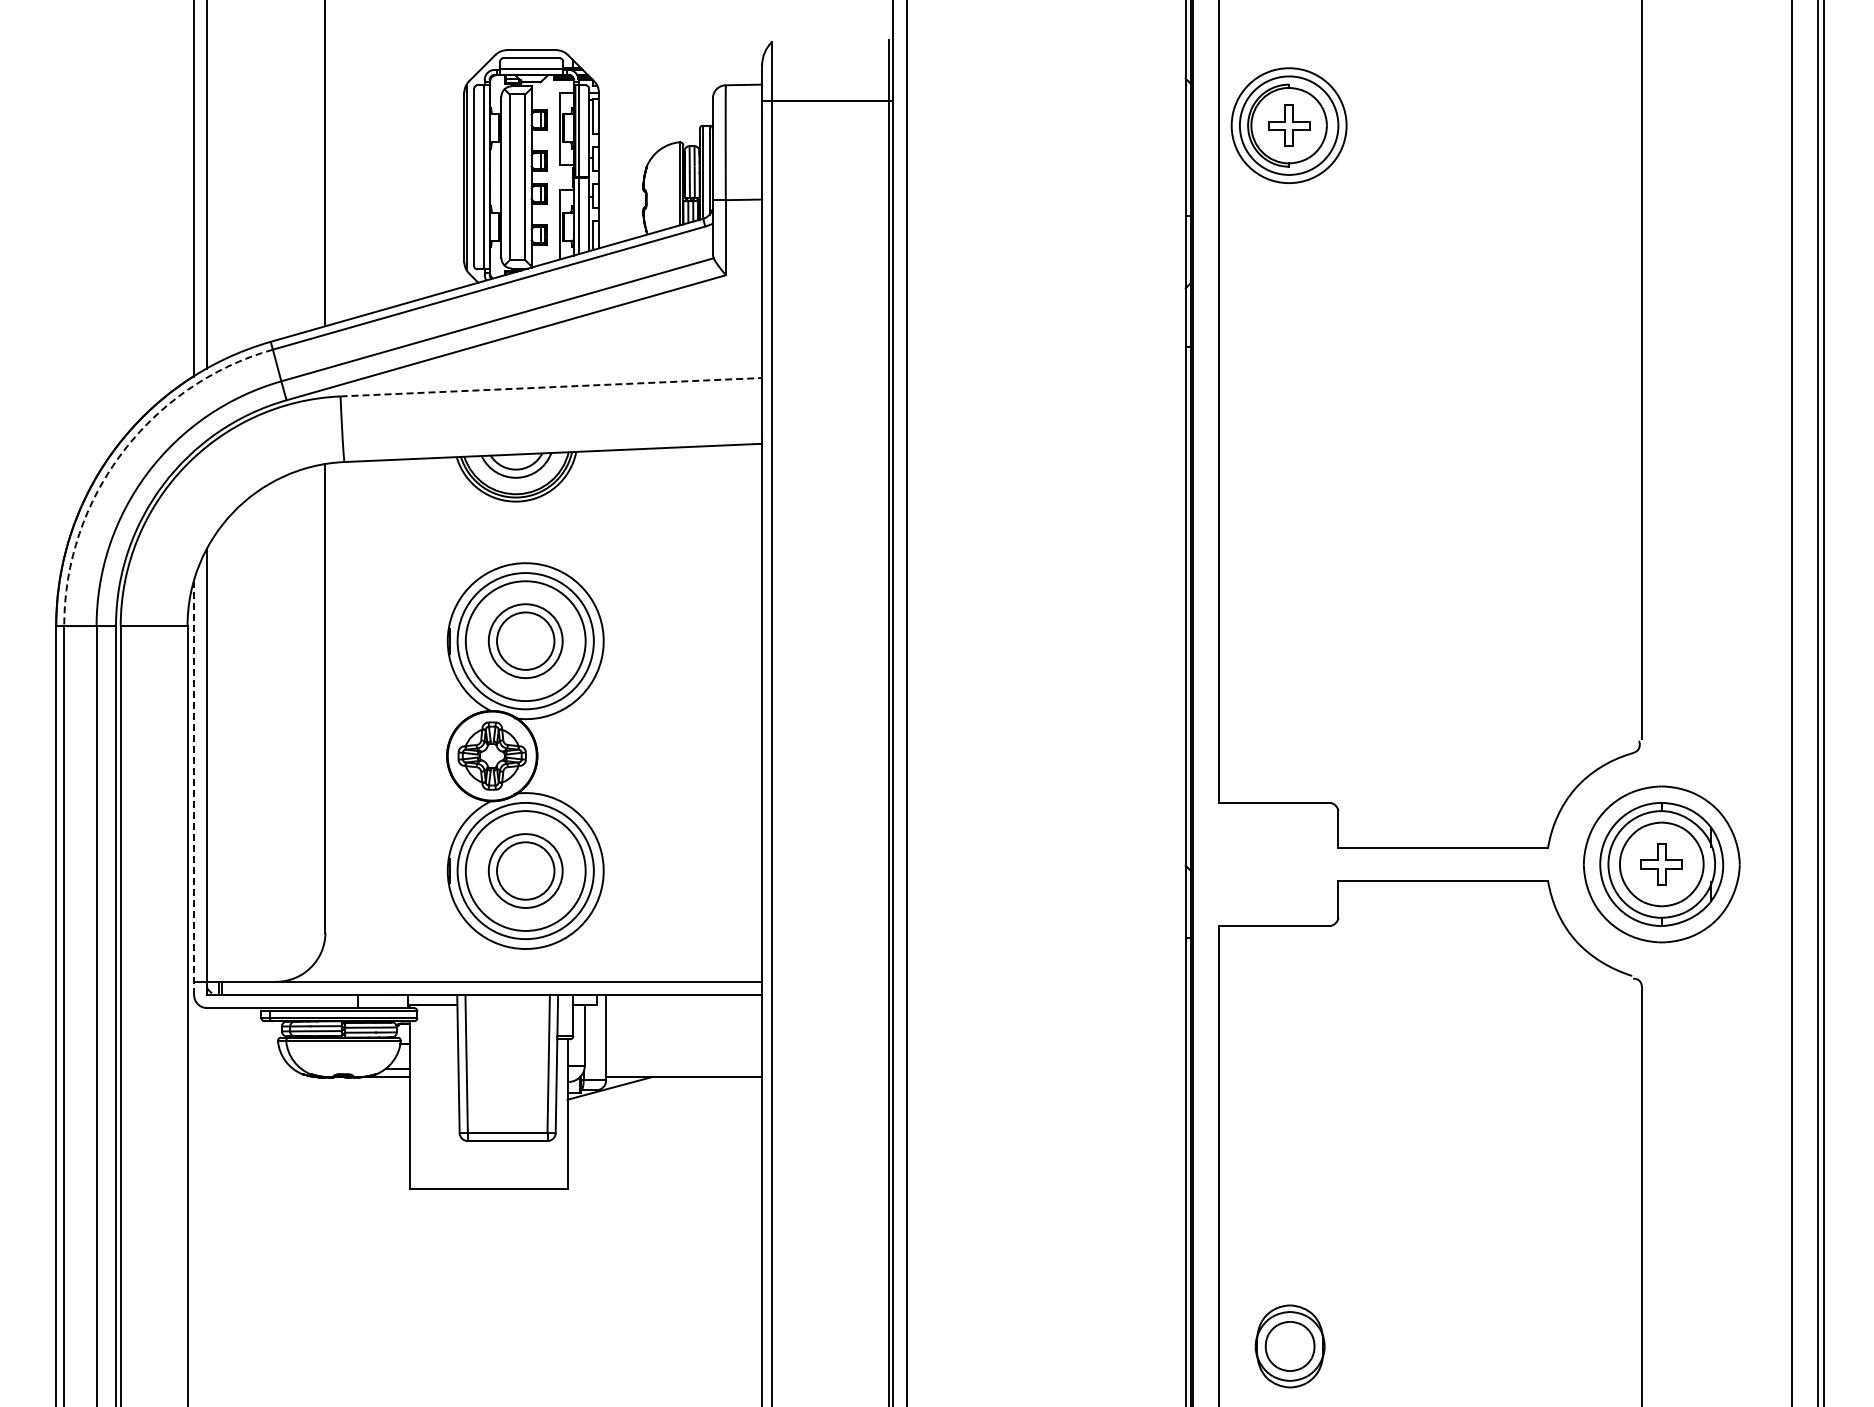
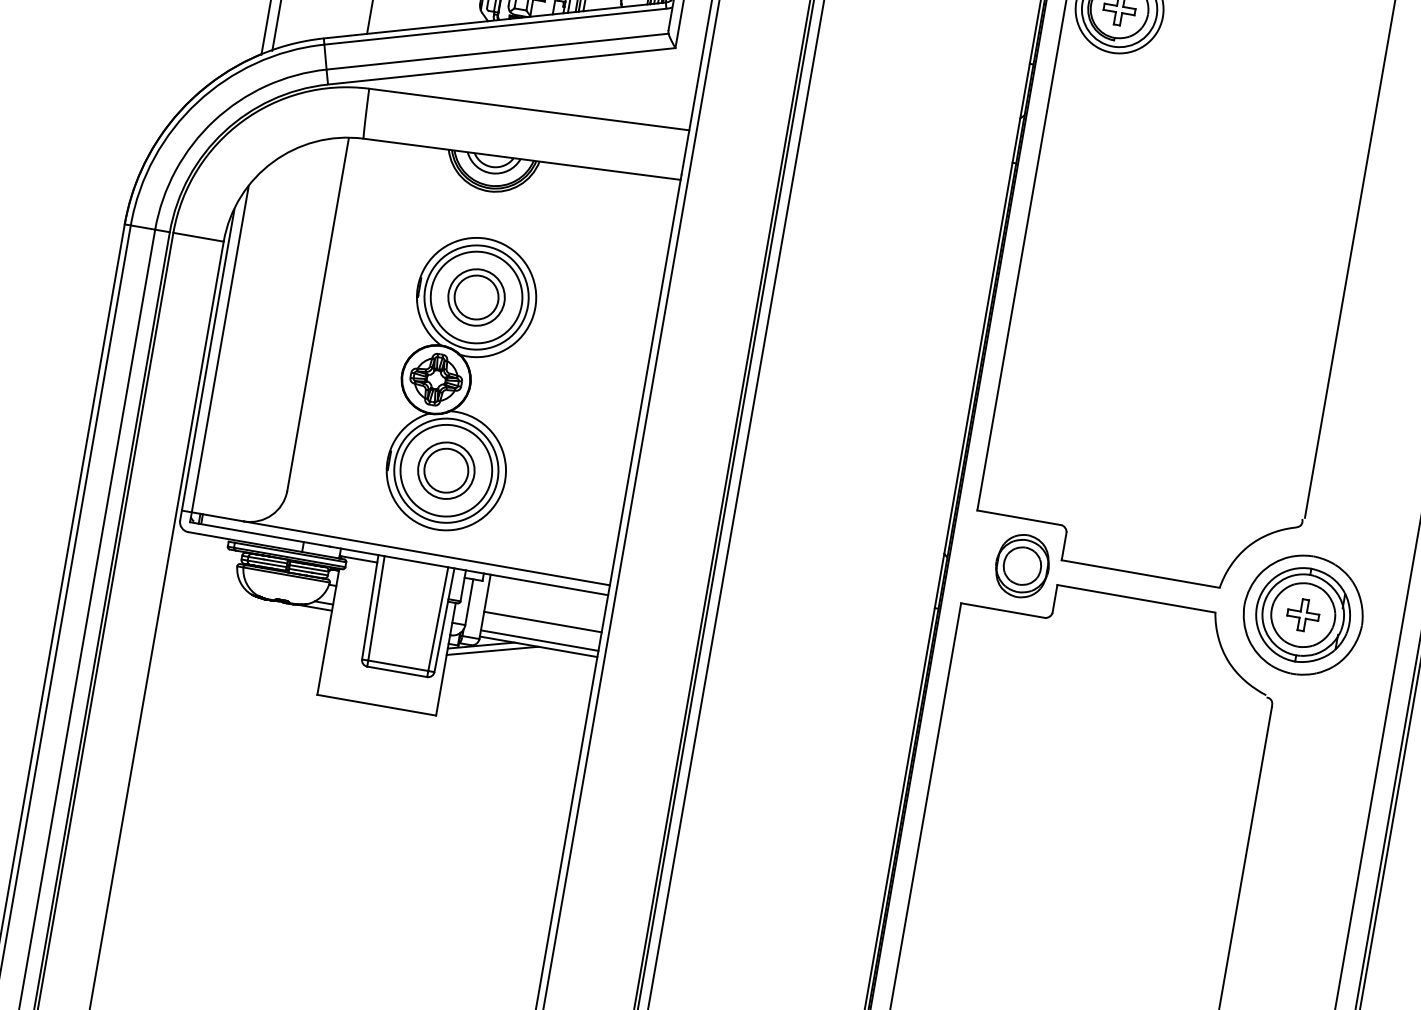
line: (551, 387) -> (529, 109), dashed -> solid
arc: (122, 452) -> (197, 102), dashed -> solid
line: (194, 788) -> (207, 364), dashed -> solid
line: (684, 1044) -> (543, 622), added
line: (684, 1068) -> (540, 640), added
line: (625, 1092) -> (492, 650), added
part: (1289, 1346) -> (1021, 566), moved

